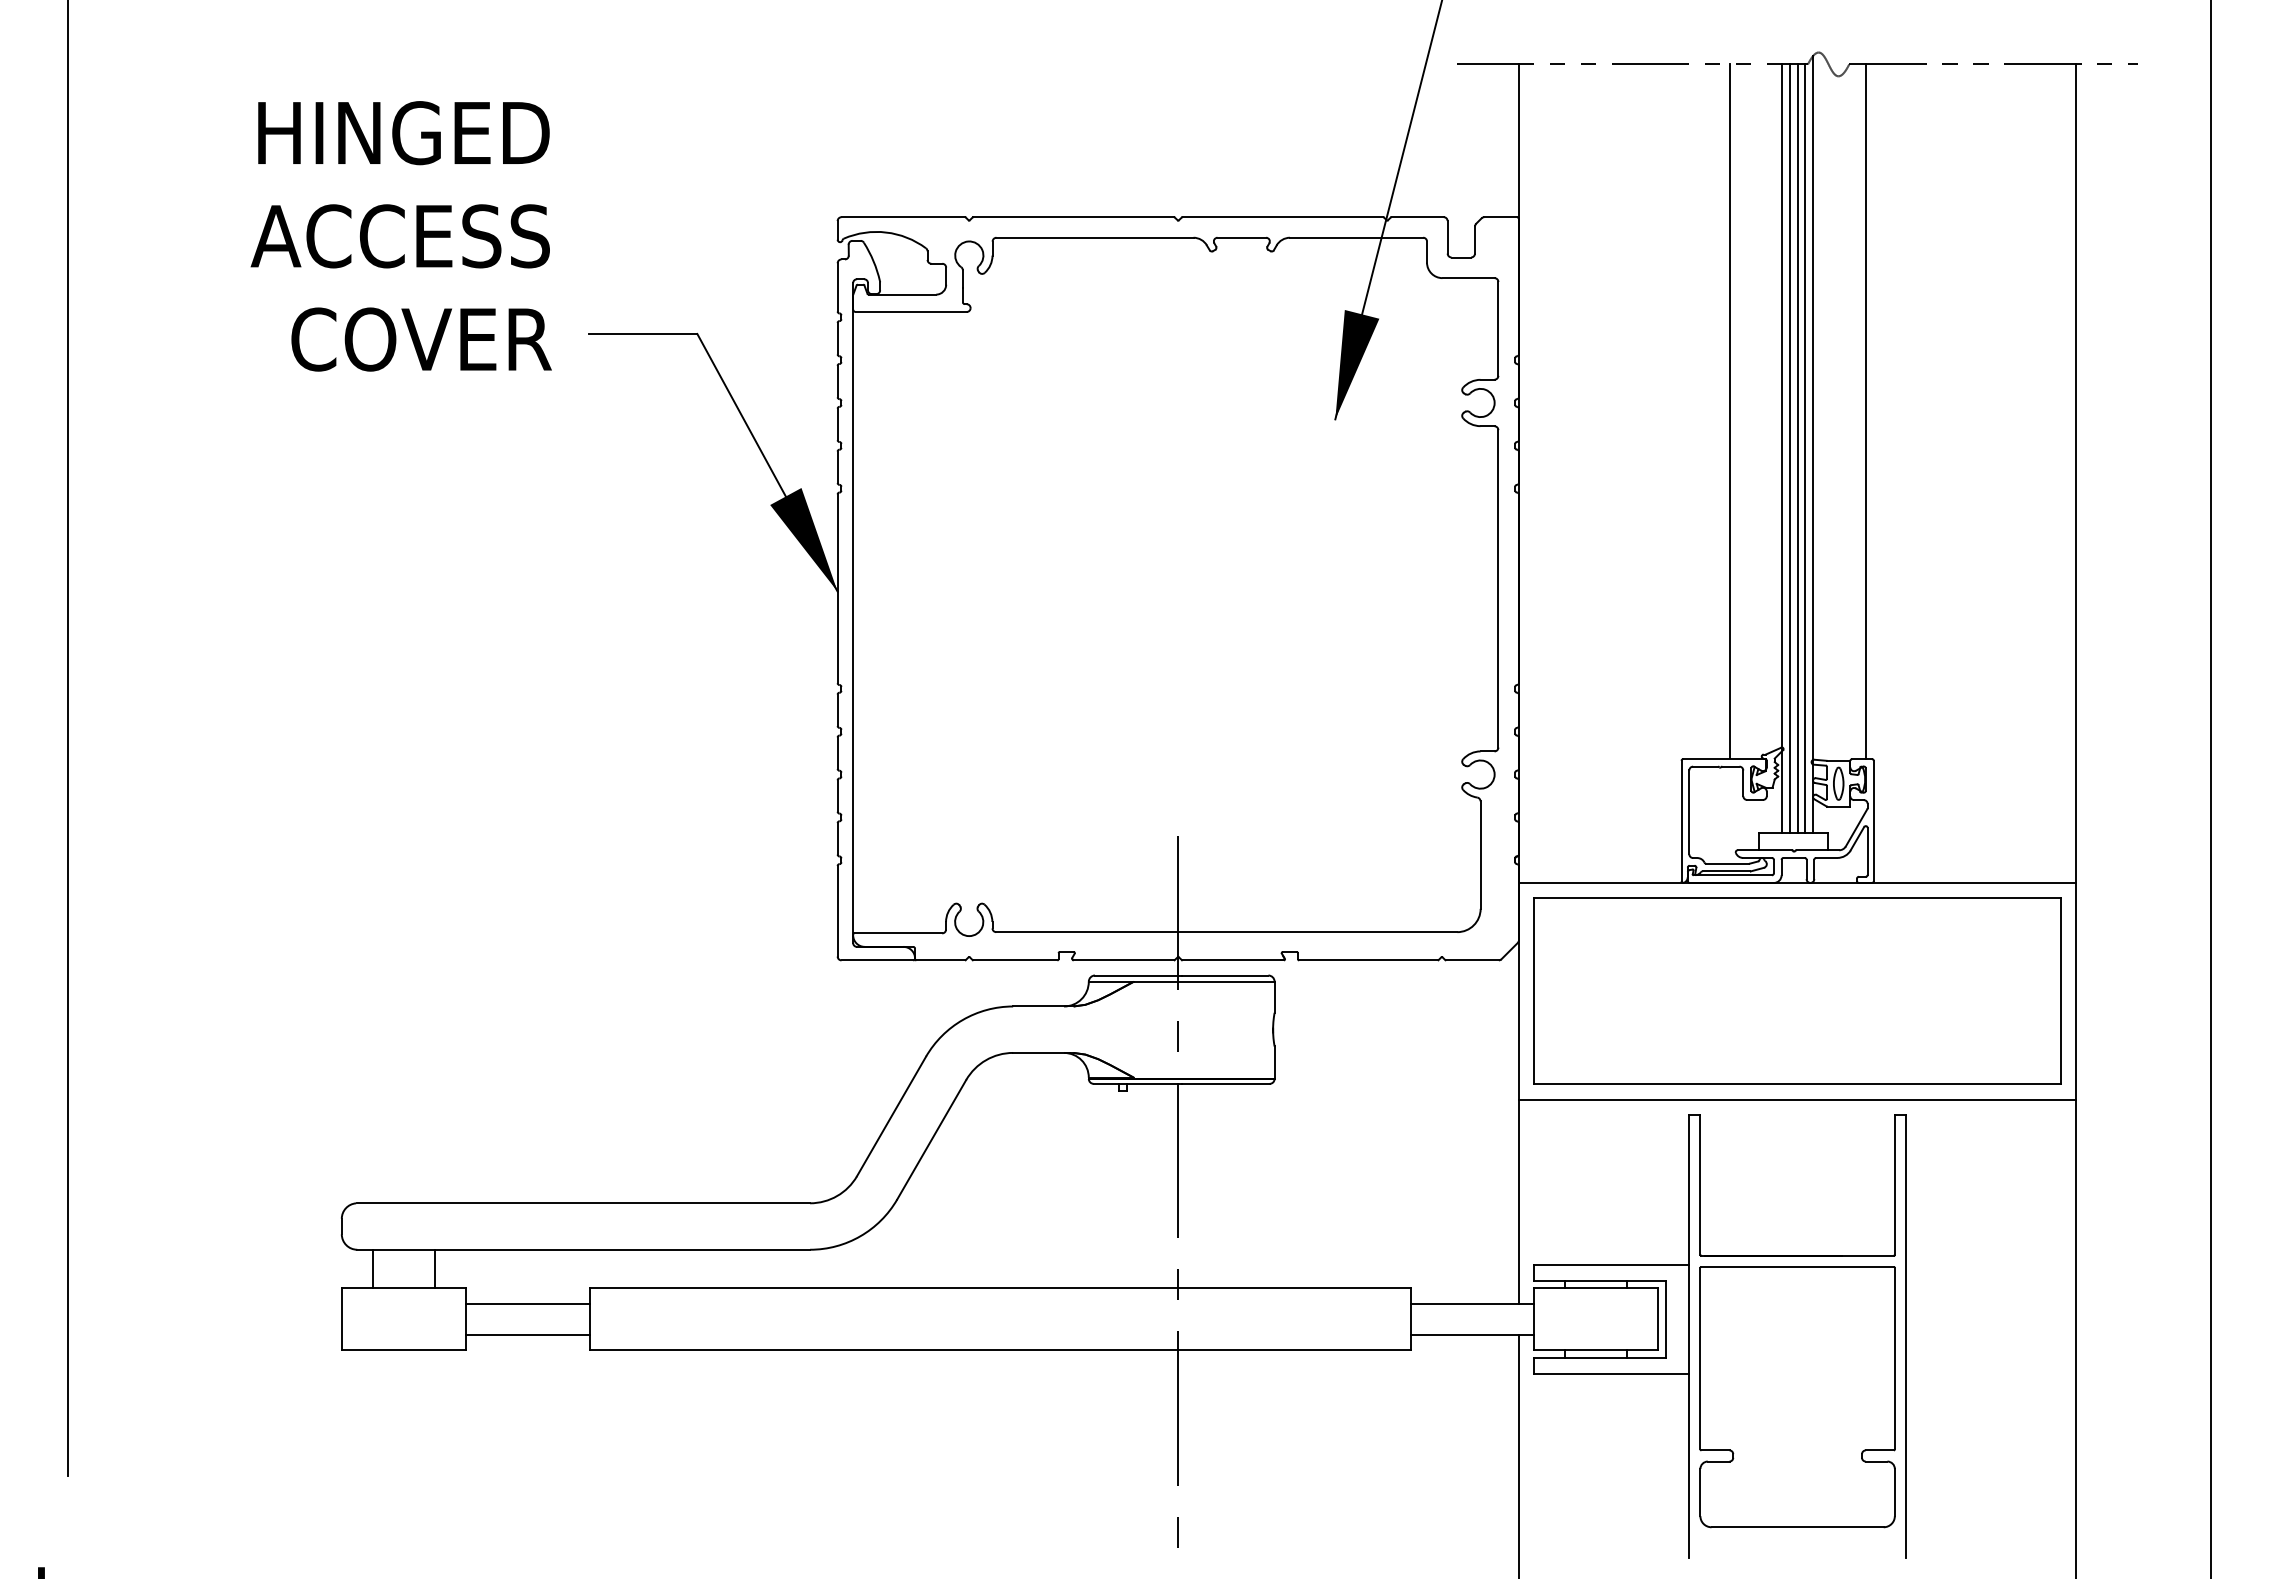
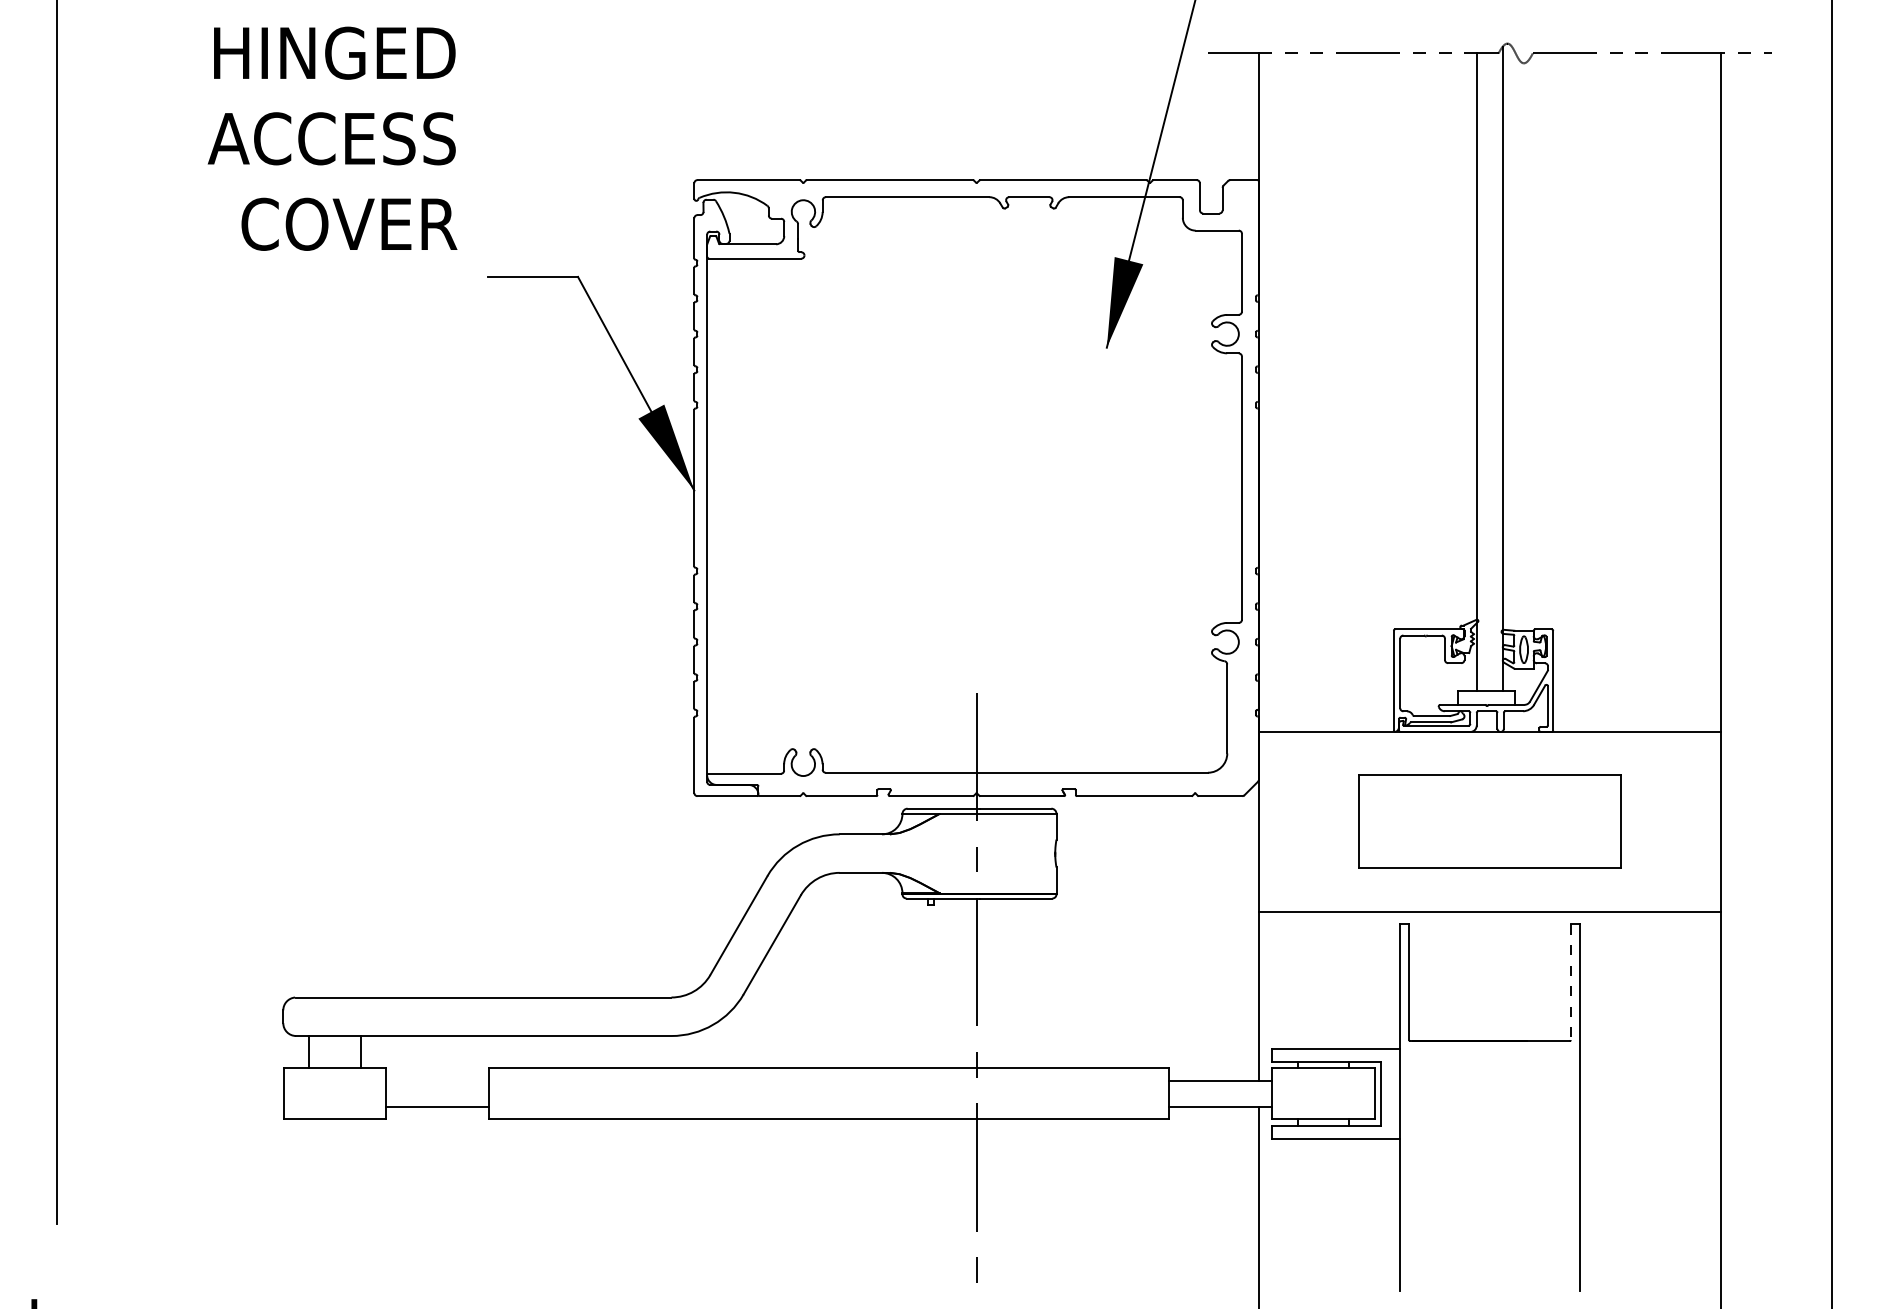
text: (400, 236) -> (331, 138), moved
line: (1729, 411) -> (1433, 341), removed
line: (1865, 411) -> (1546, 341), removed
line: (1789, 448) -> (1483, 371), removed
line: (1797, 448) -> (1489, 371), removed
line: (1805, 448) -> (1496, 371), removed
part: (1797, 990) -> (1489, 821), size x0.6
line: (1894, 1185) -> (1570, 982), solid -> dashed
line: (527, 1303) -> (437, 1080), removed
part: (1797, 1397) -> (1489, 1158), removed

